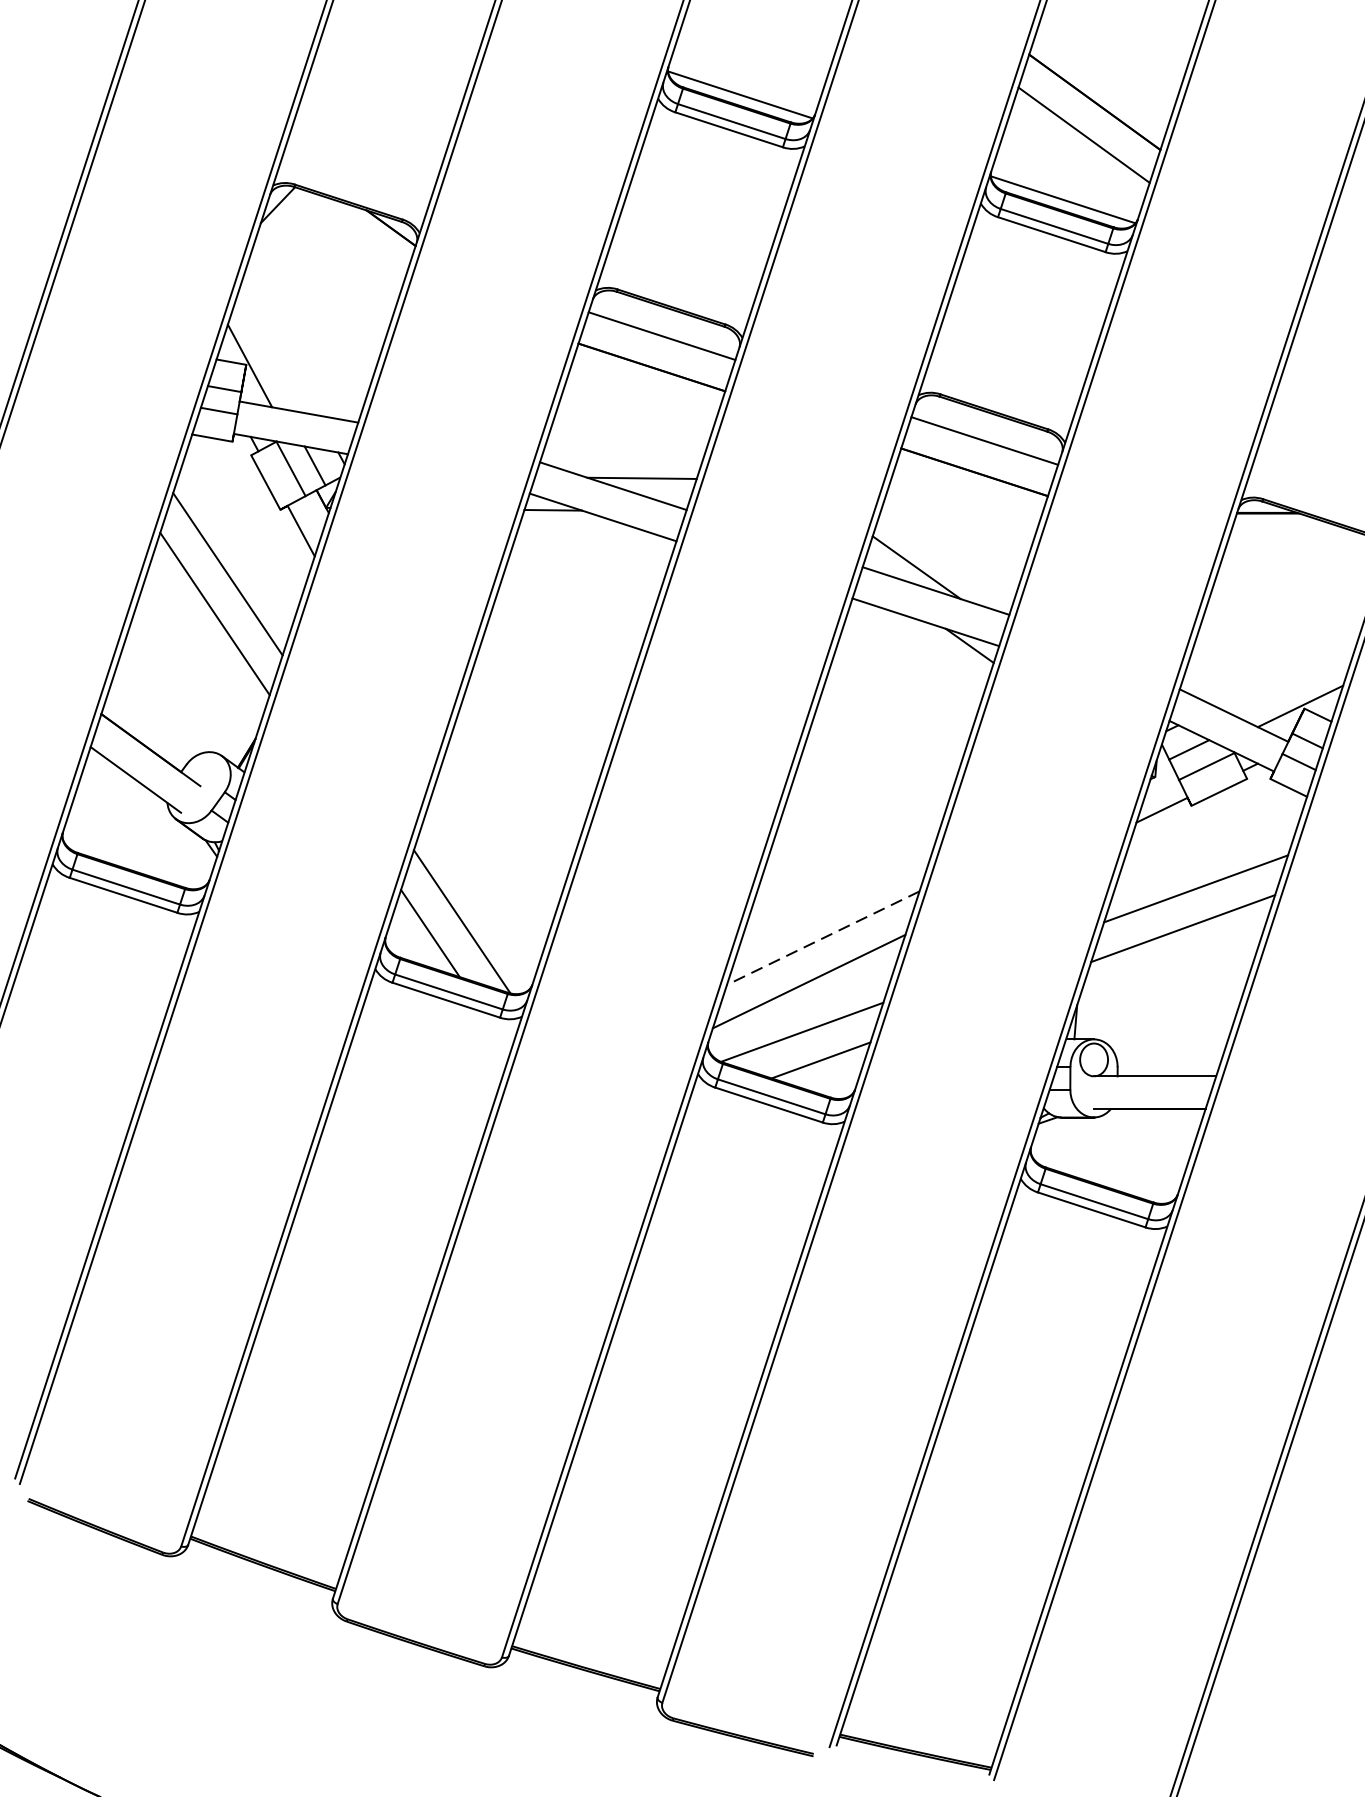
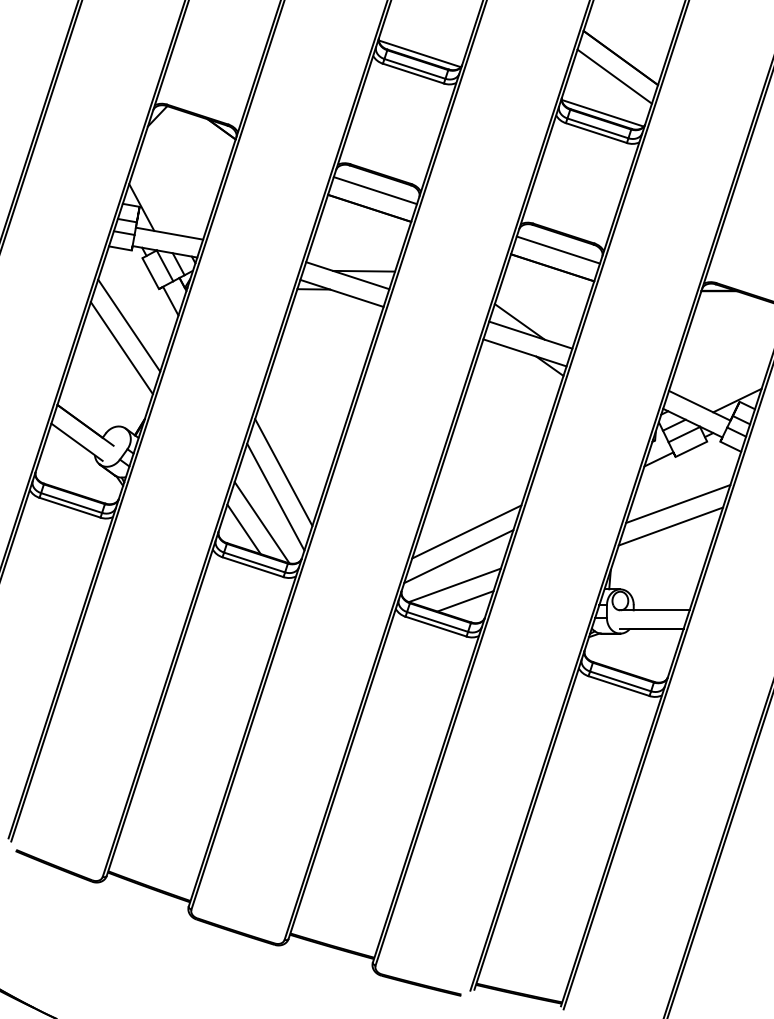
line: (499, 833) -> (283, 472), added
line: (485, 875) -> (275, 496), added
line: (822, 939) -> (466, 532), dashed -> solid

